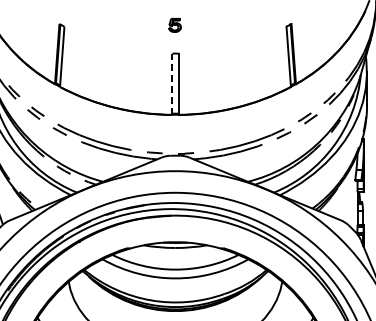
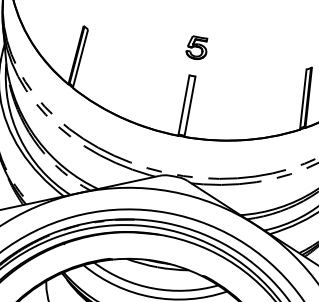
part: (174, 25) -> (196, 48), size x1.67
line: (172, 84) -> (183, 105), dashed -> solid

